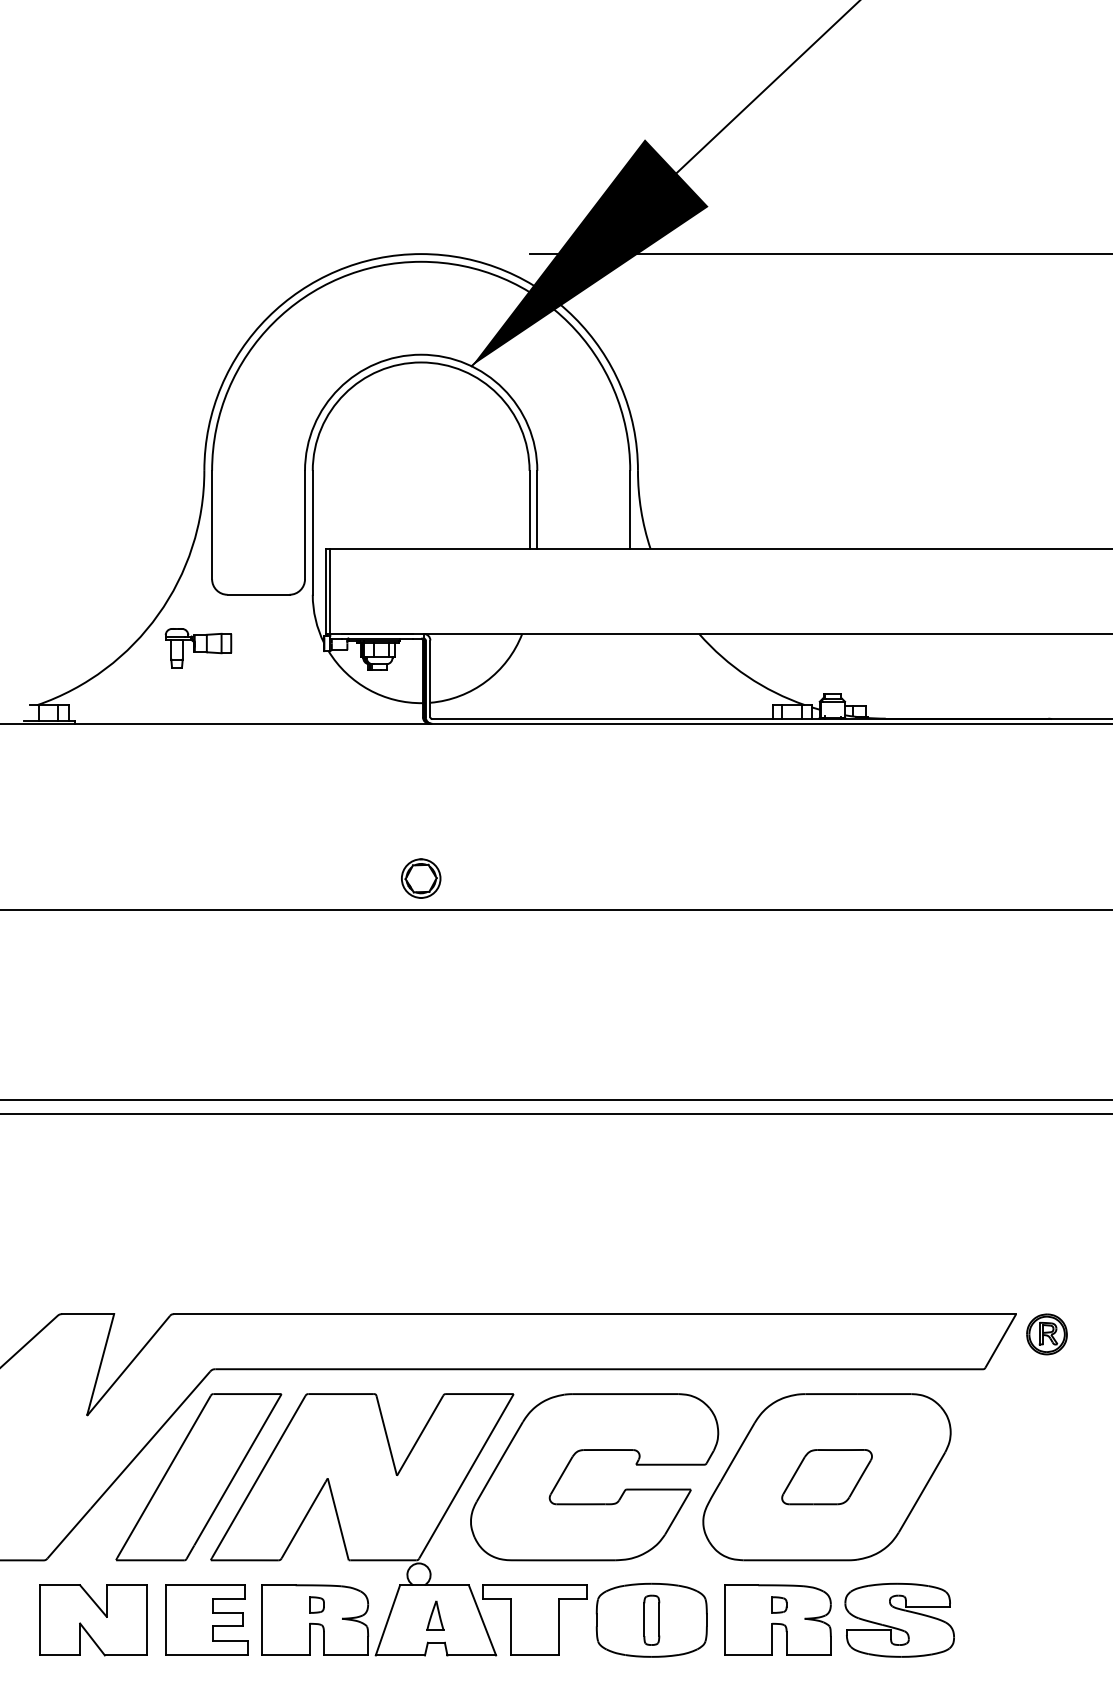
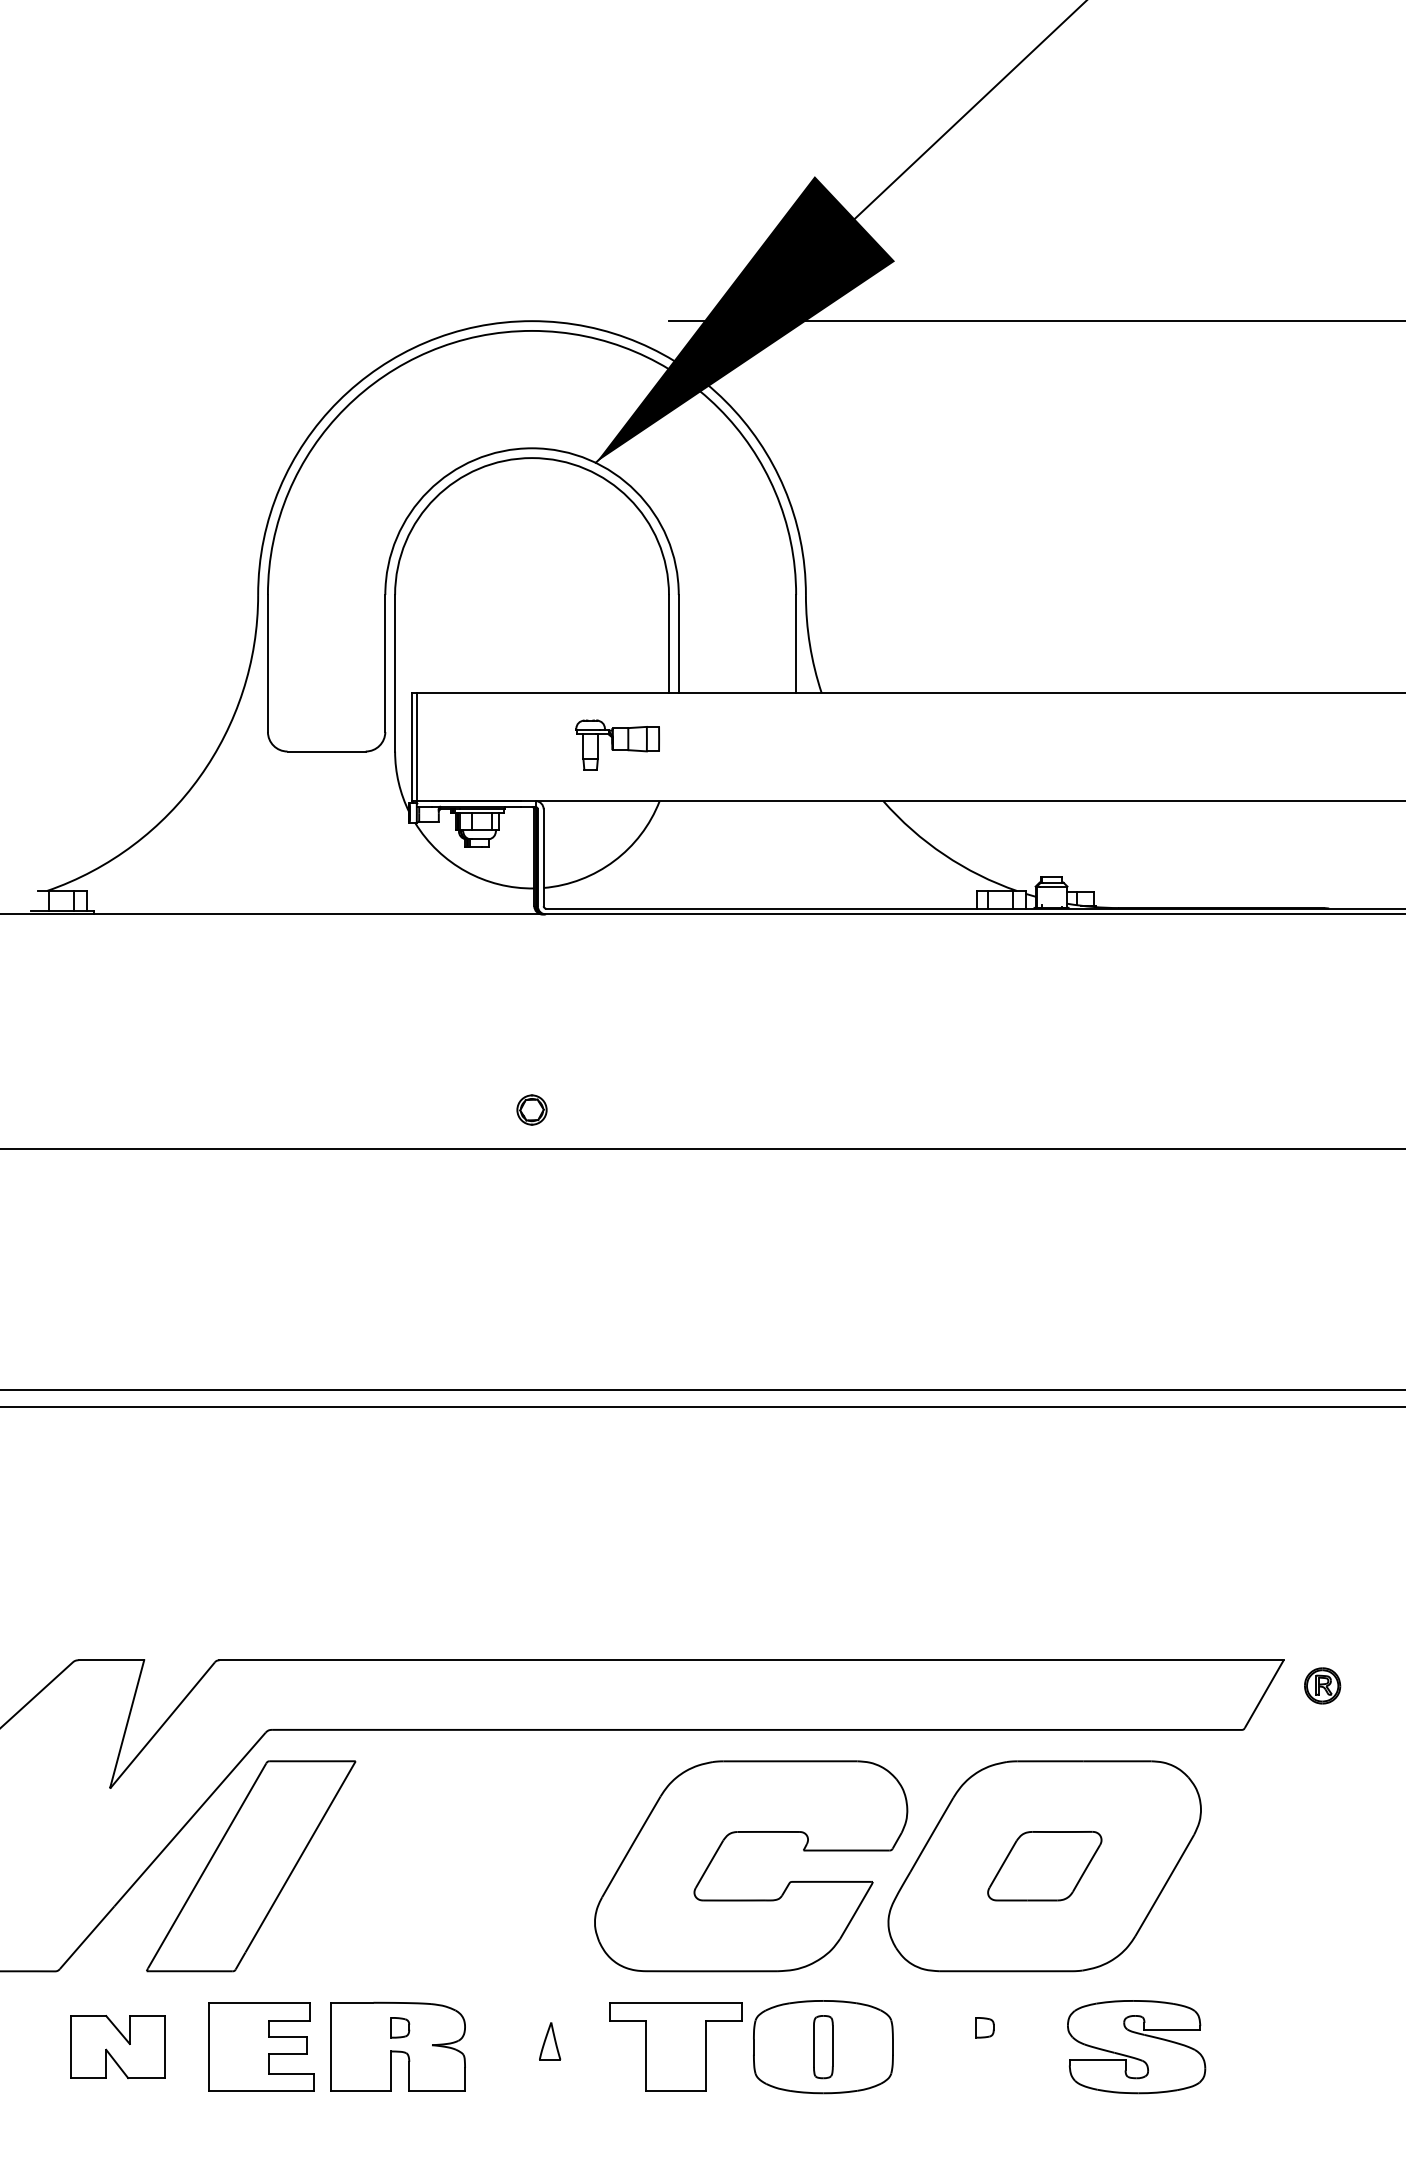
part: (198, 647) -> (617, 744), moved
part: (420, 878) -> (531, 1109), size x0.6
part: (1046, 1334) -> (1322, 1685), size x0.7
part: (362, 1524) -> (457, 1926), removed
part: (93, 1619) -> (117, 2046), size x0.7
part: (777, 1619) -> (982, 2046), removed

